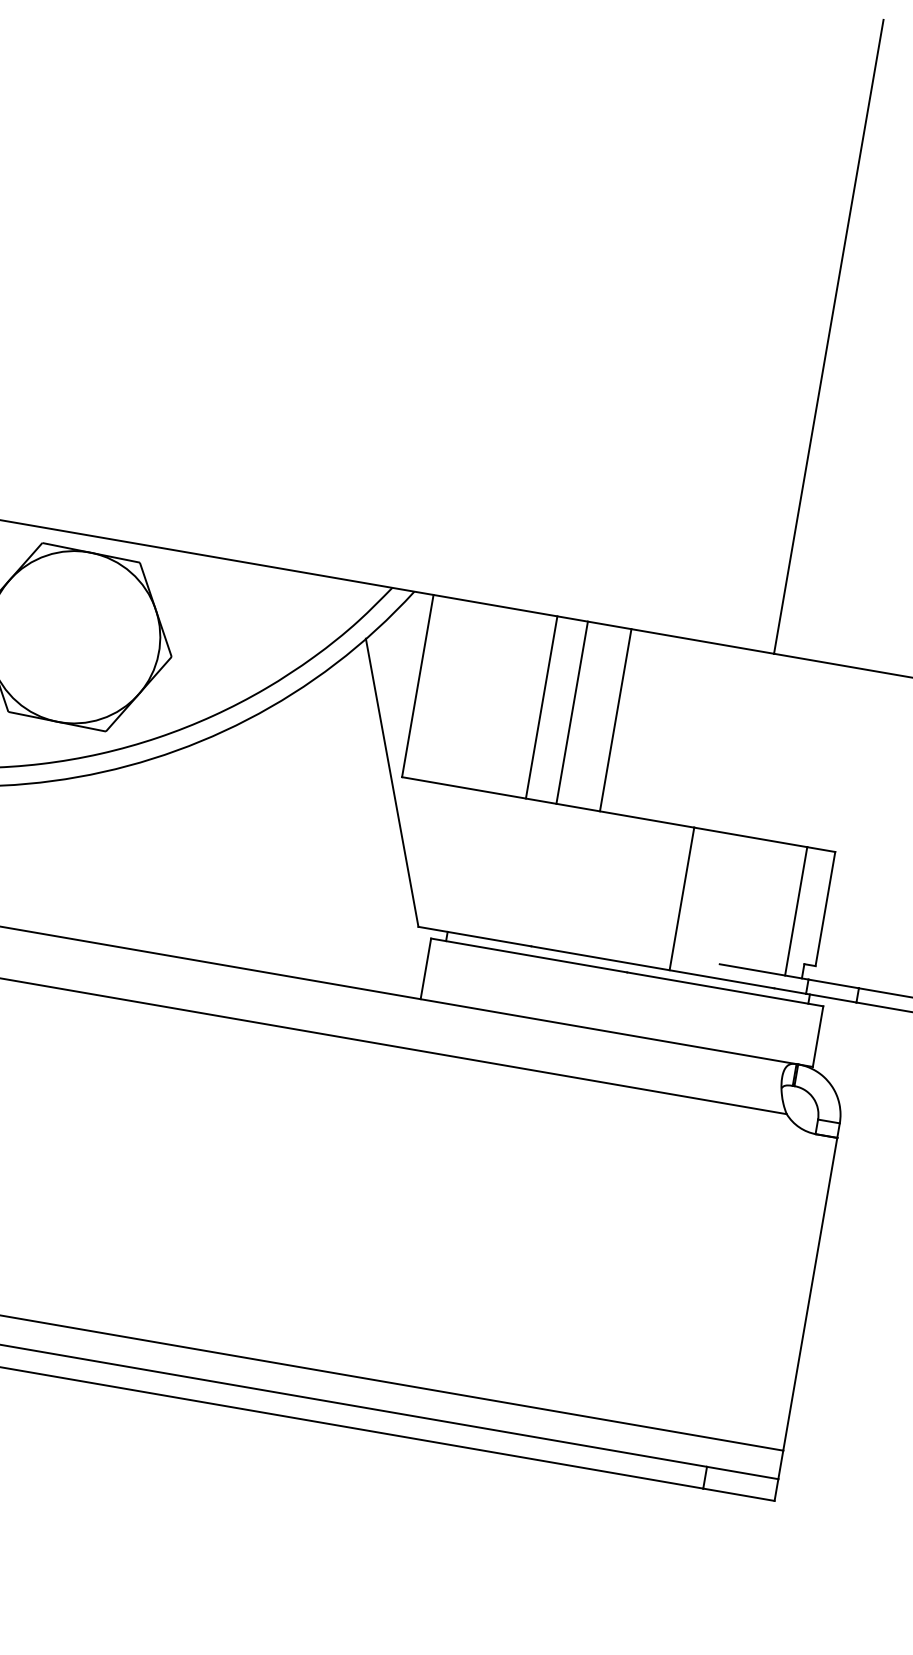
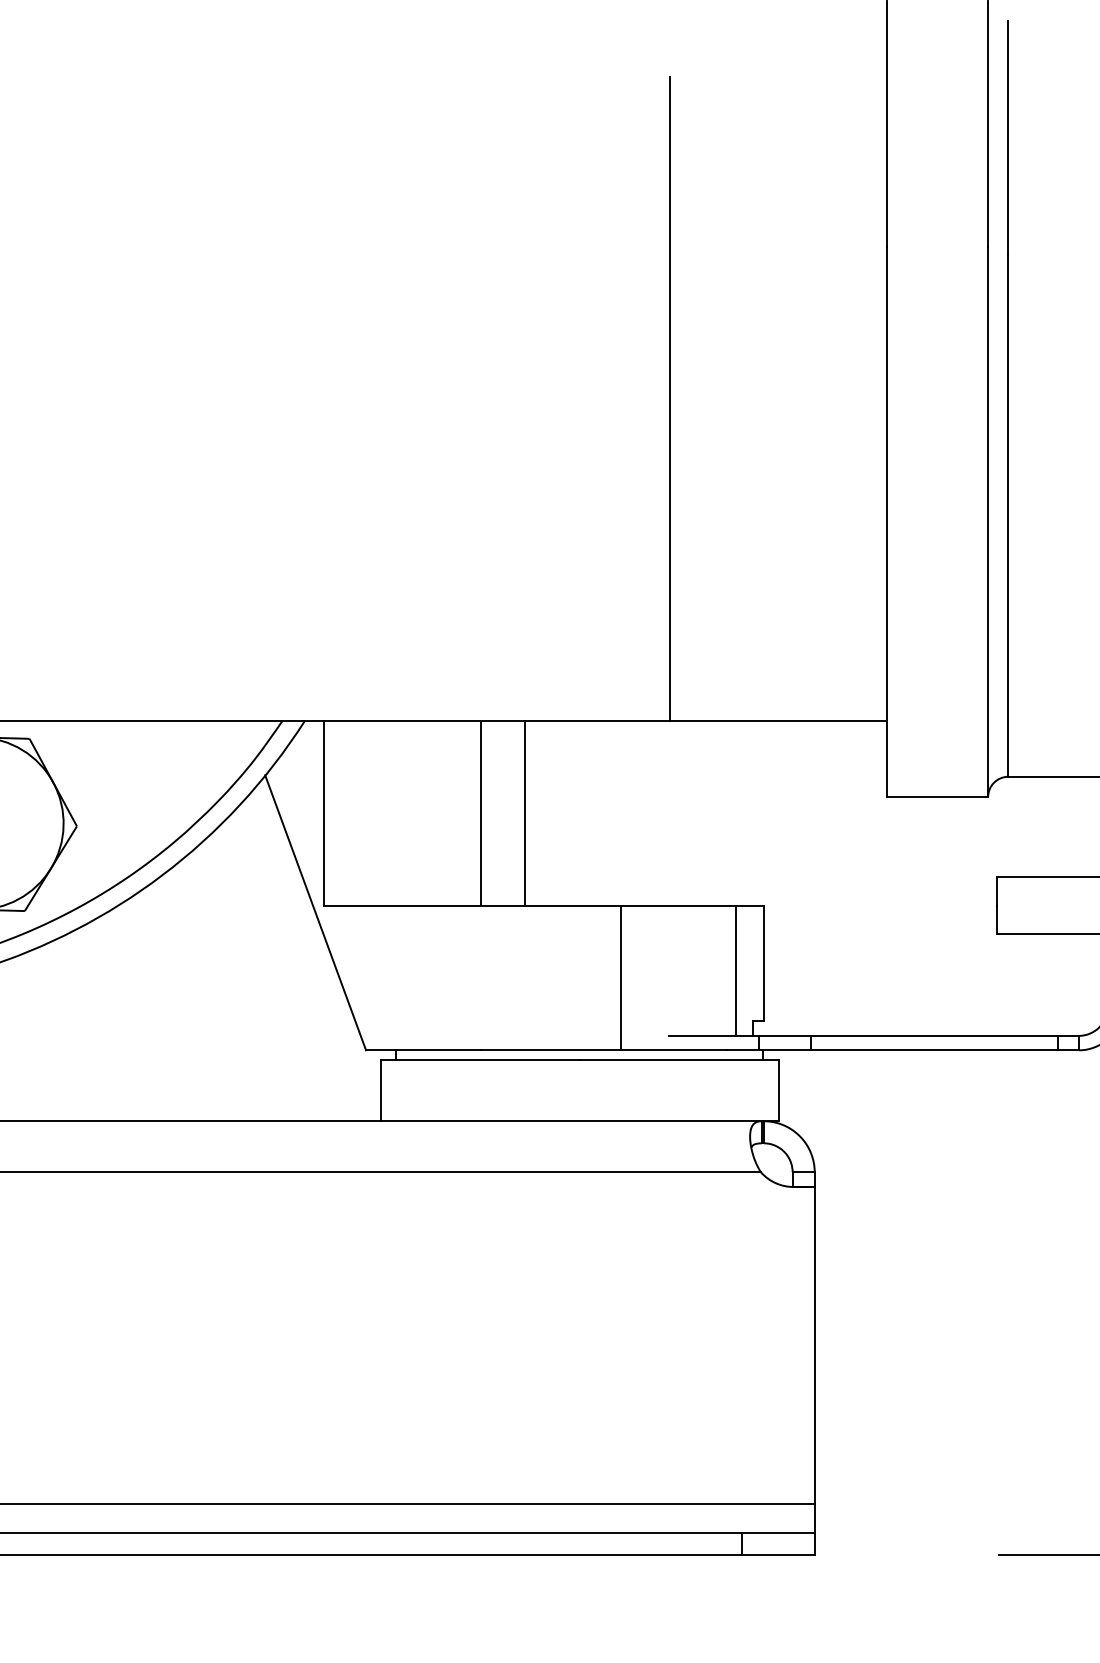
line: (542, 706) -> (450, 812), removed

